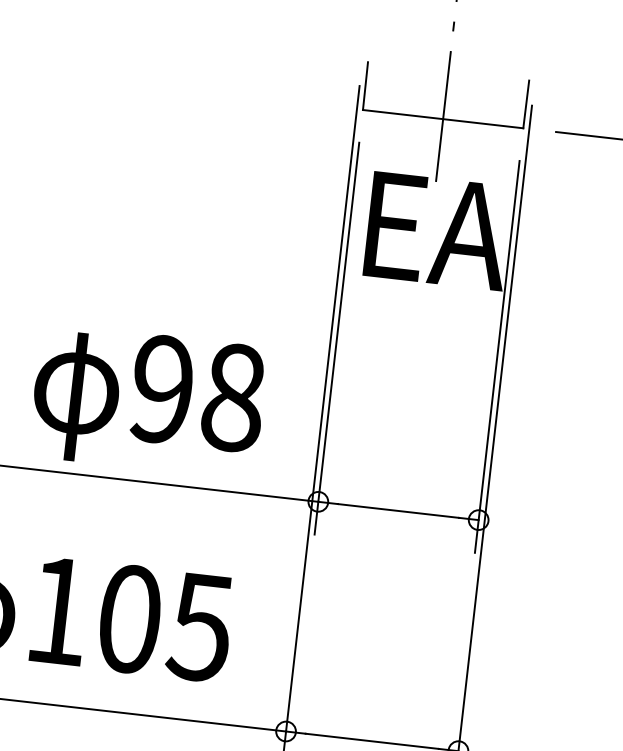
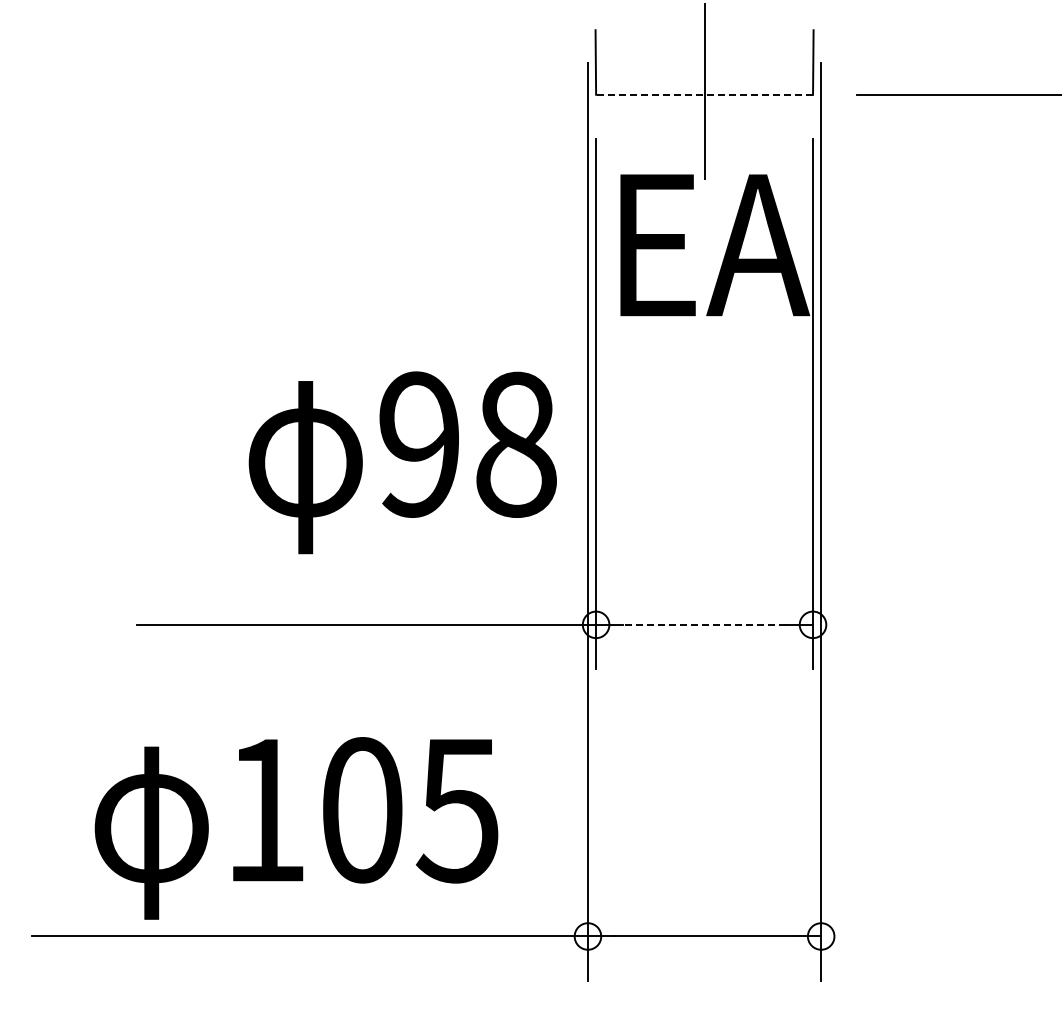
line: (443, 118) -> (704, 94), solid -> dashed
text: (148, 401) -> (402, 462), moved
line: (398, 510) -> (704, 624), solid -> dashed

